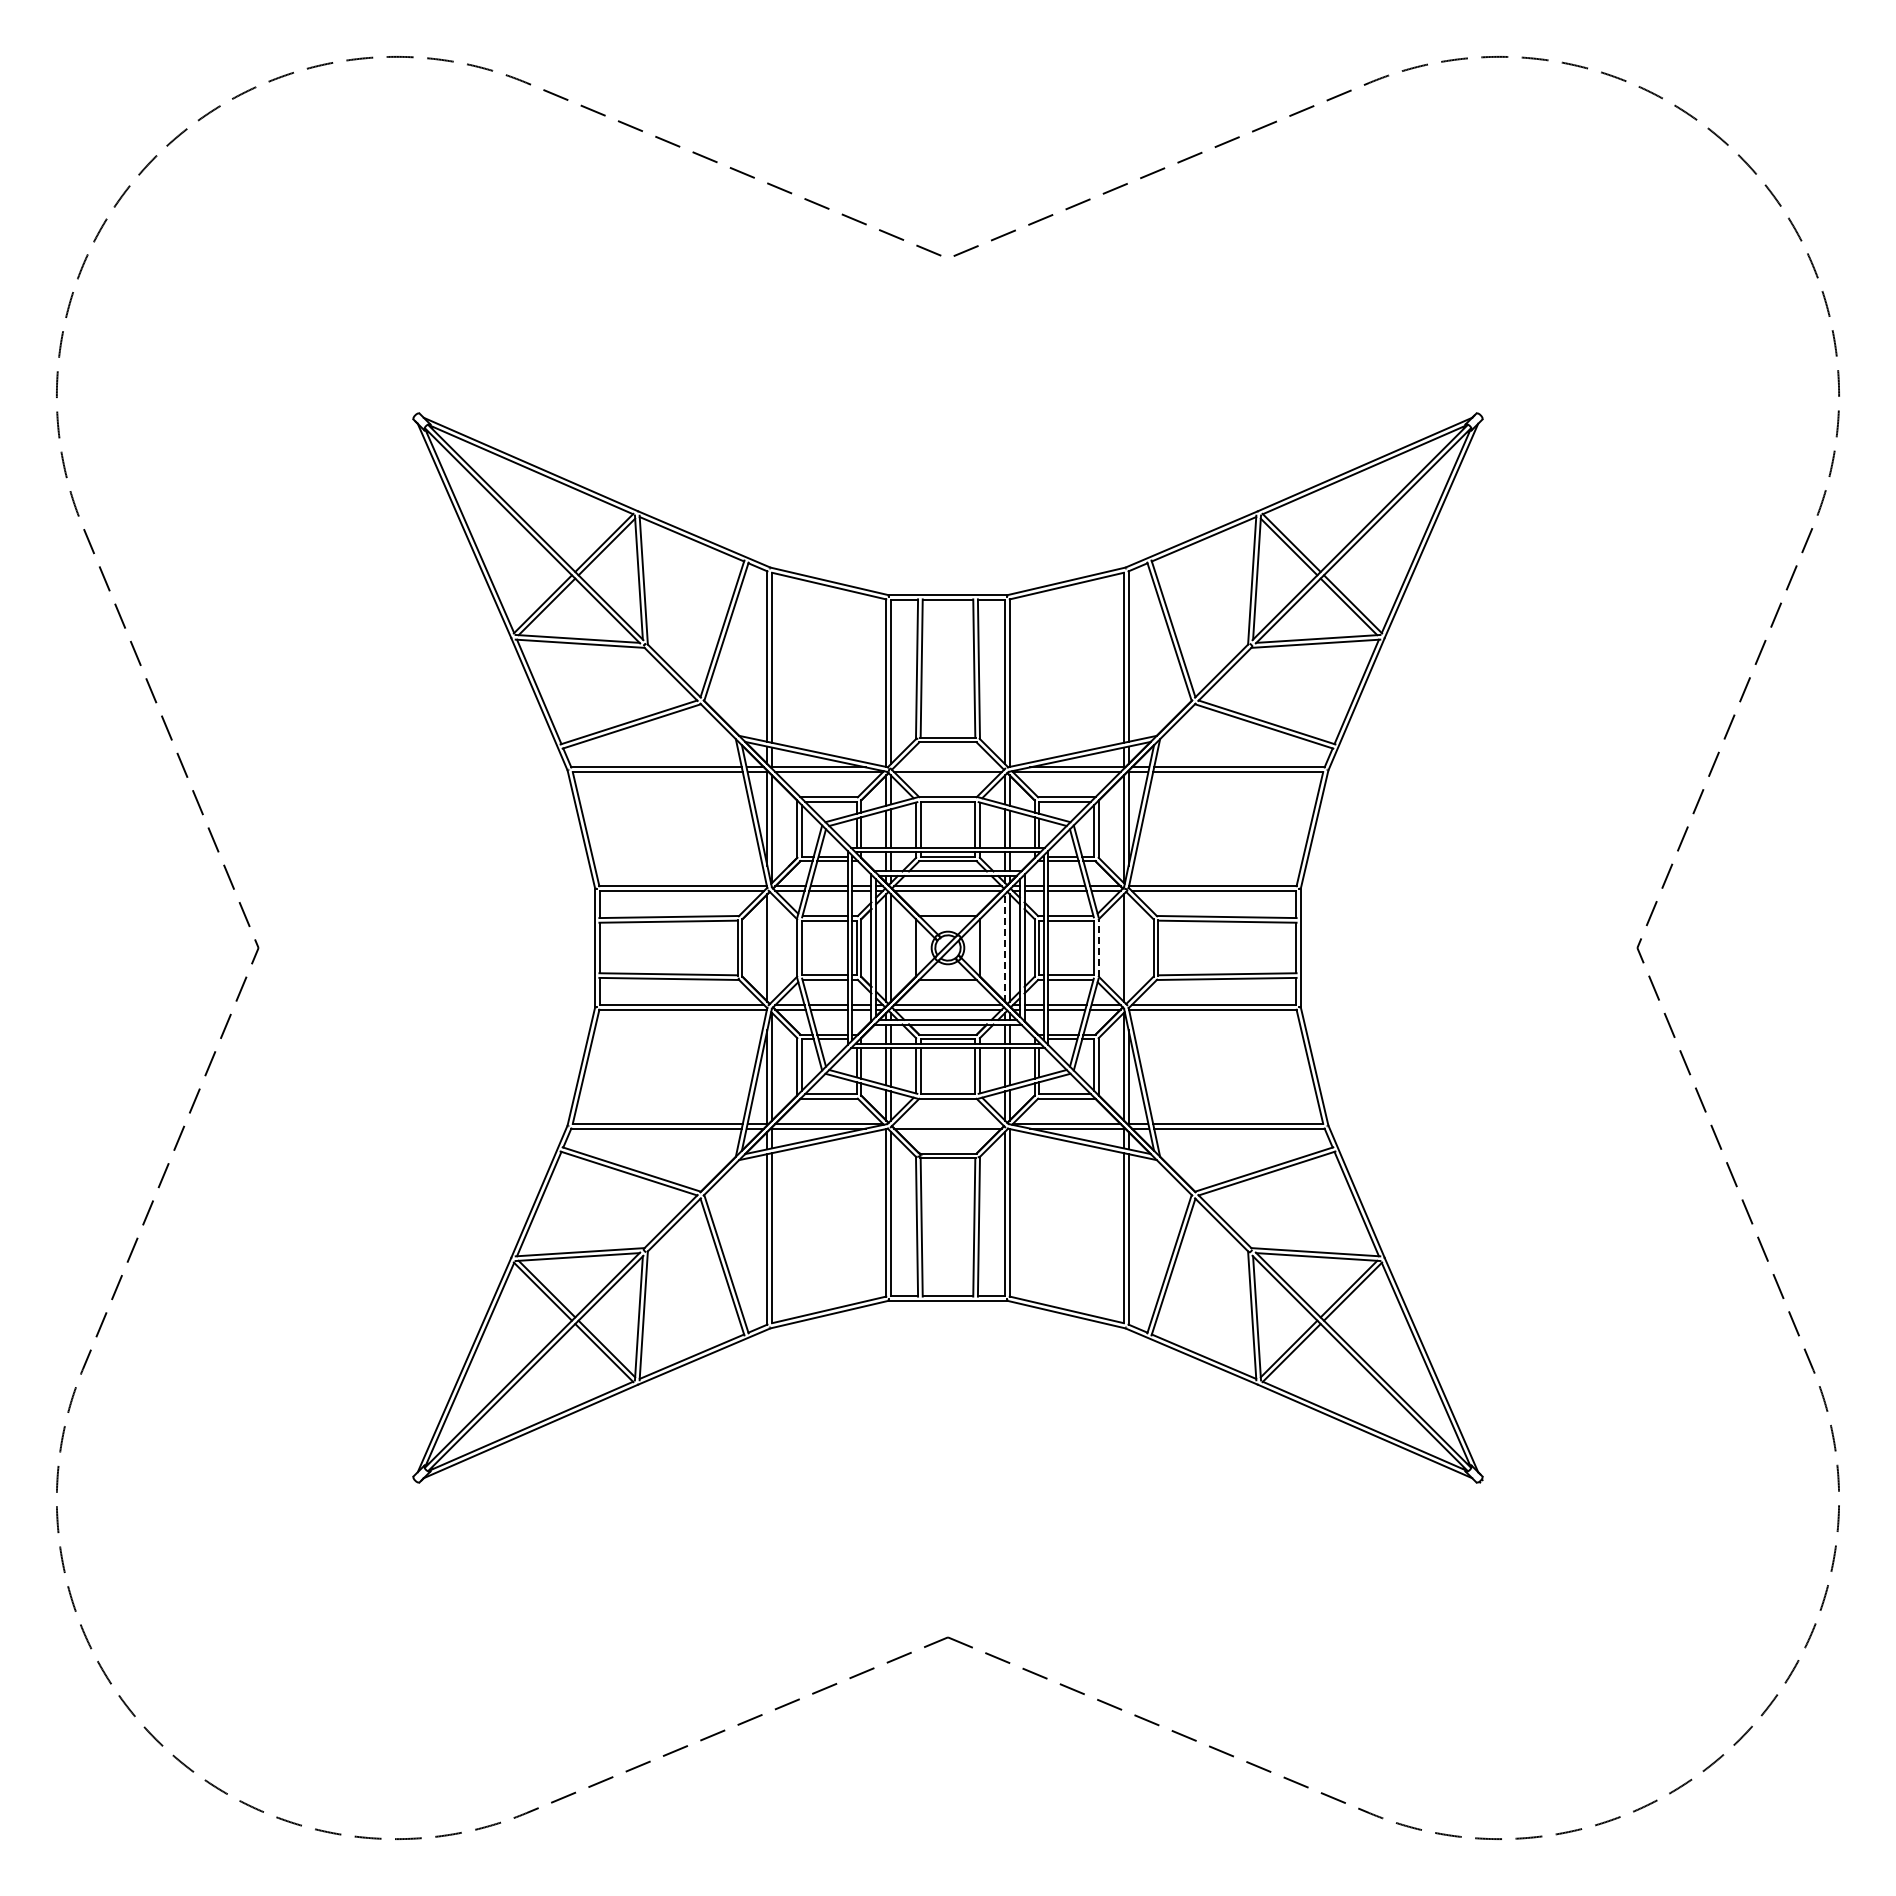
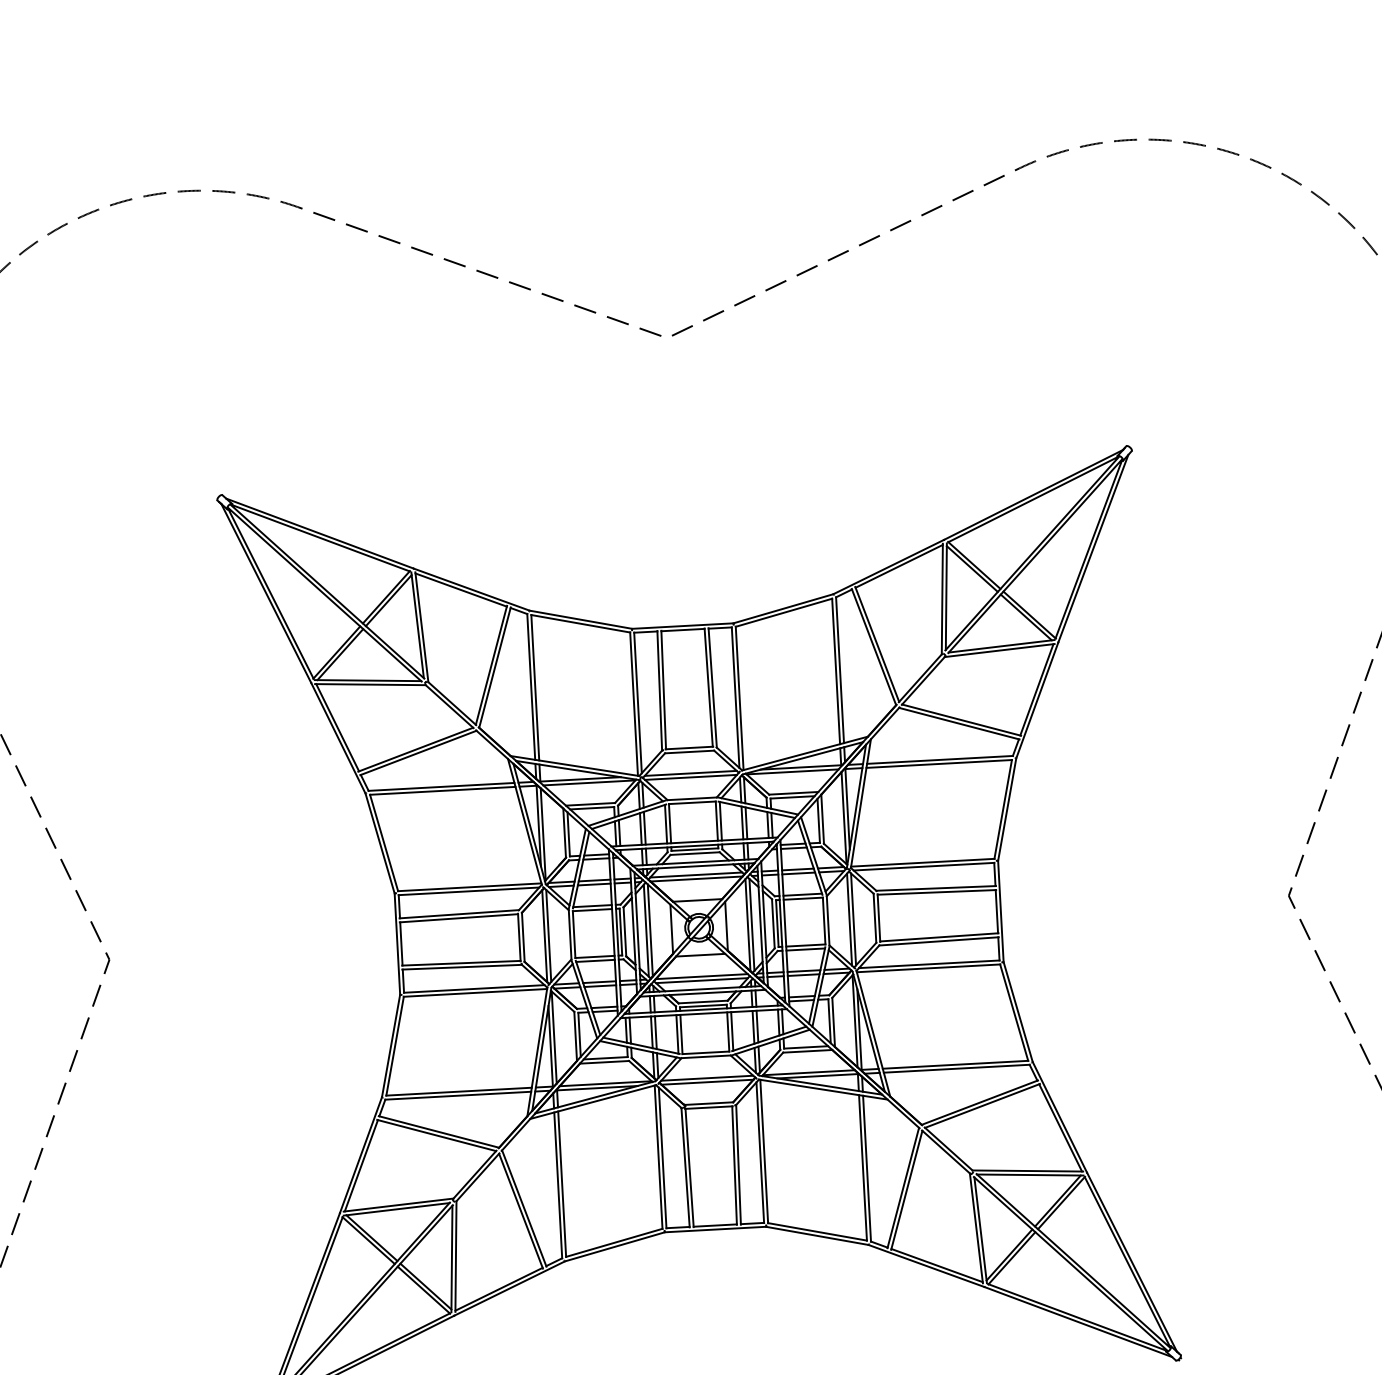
line: (947, 767) -> (690, 773), added
line: (772, 947) -> (549, 935), added
line: (1128, 947) -> (853, 919), added
line: (1005, 948) -> (748, 925), dashed -> solid
line: (1098, 948) -> (827, 921), dashed -> solid
line: (947, 1123) -> (706, 1077), added

